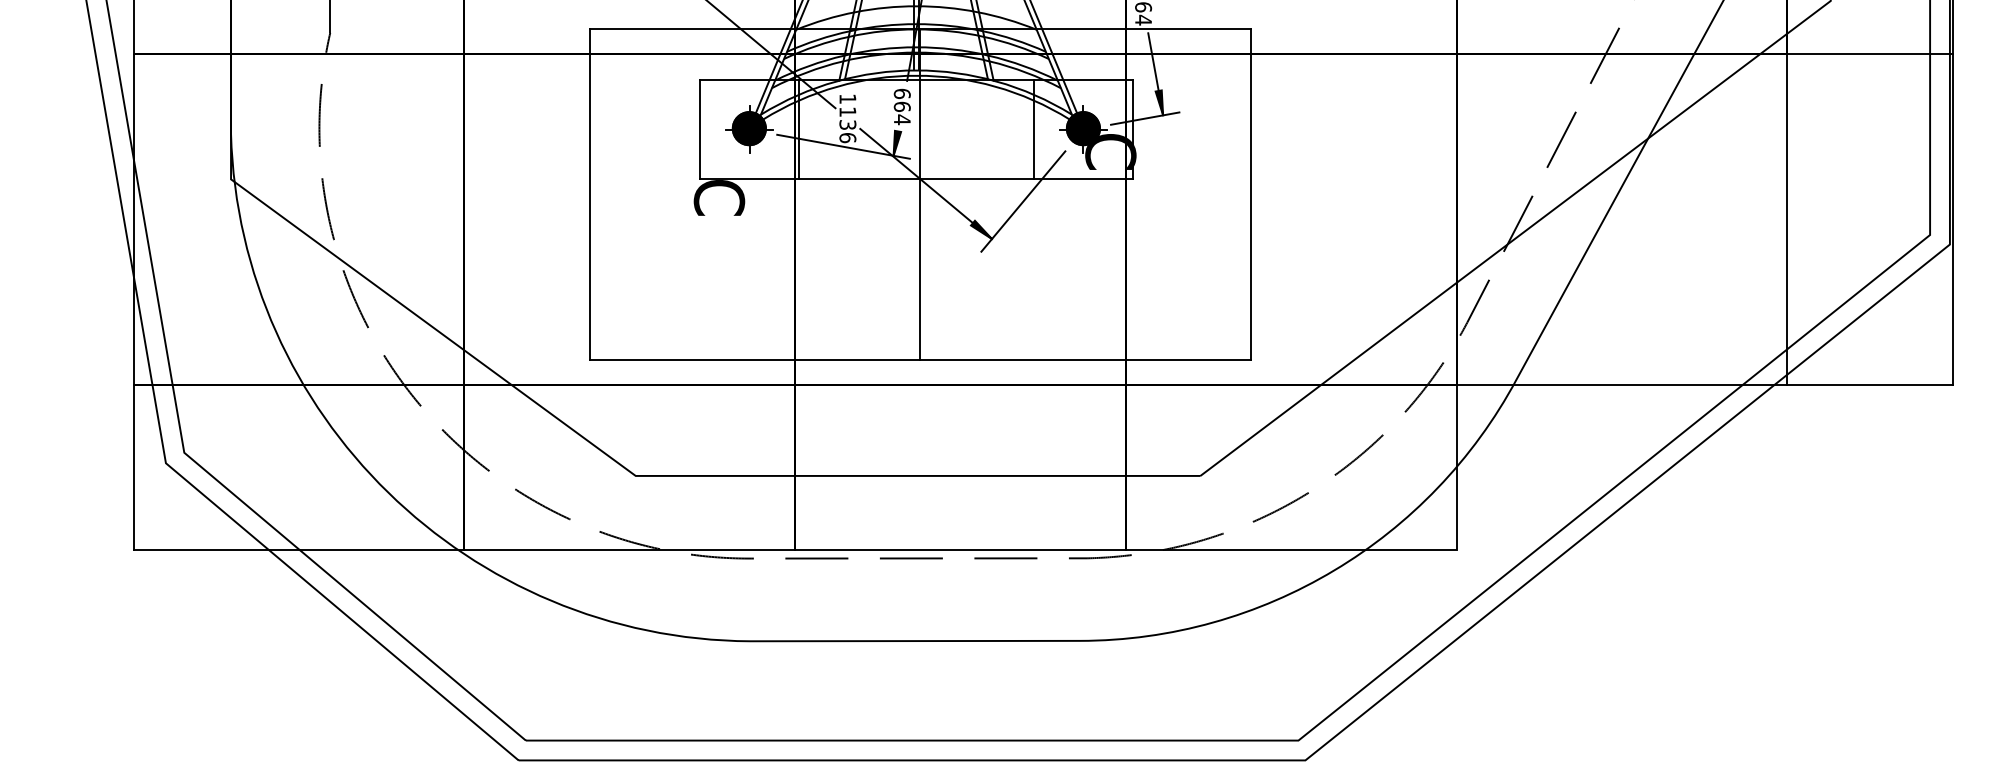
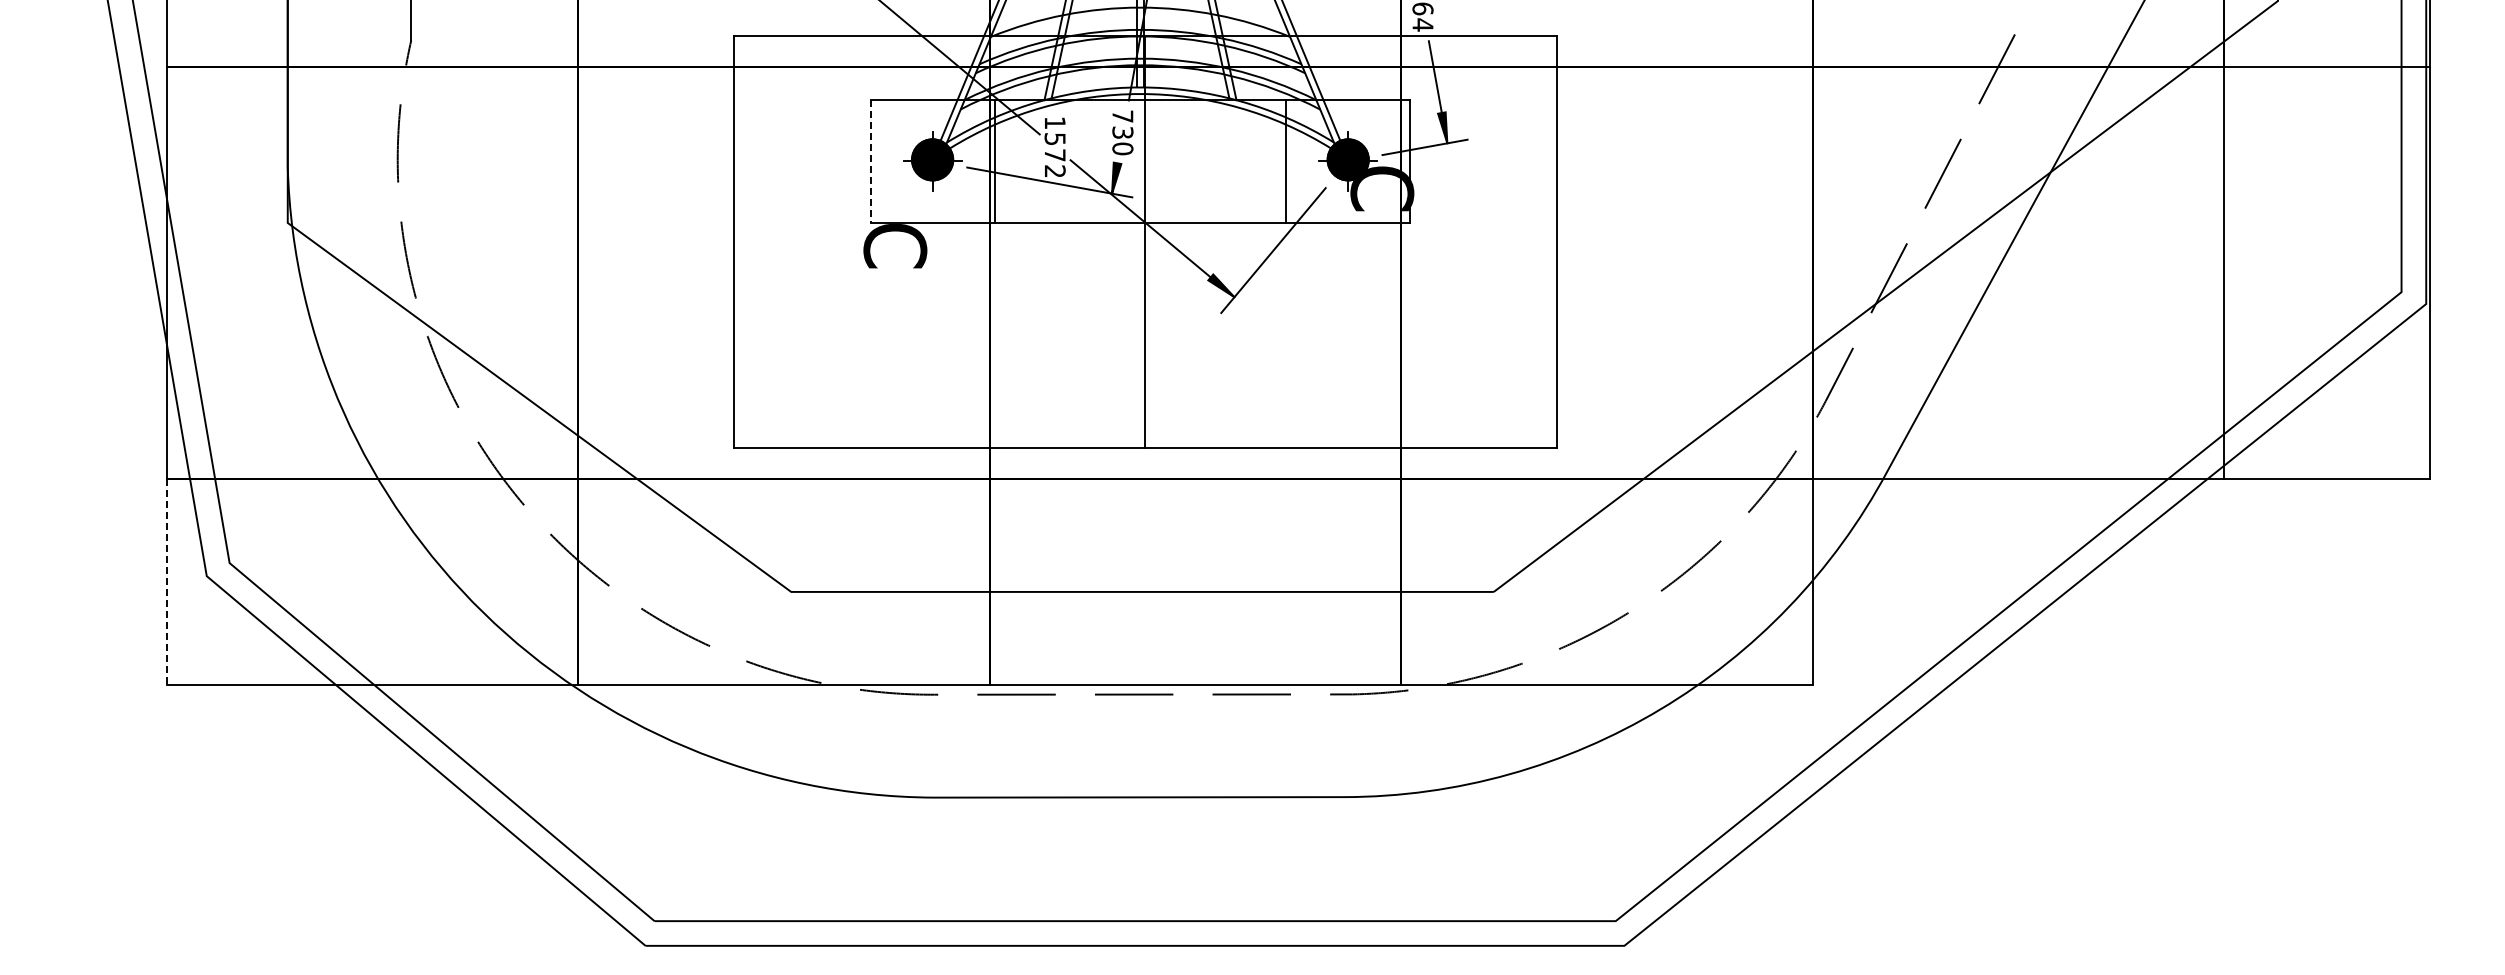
text: (902, 106) -> (1122, 132), 664 -> 730
text: (847, 125) -> (1054, 155), 1136 -> 1572
line: (700, 129) -> (871, 161), solid -> dashed
line: (133, 467) -> (166, 581), solid -> dashed

